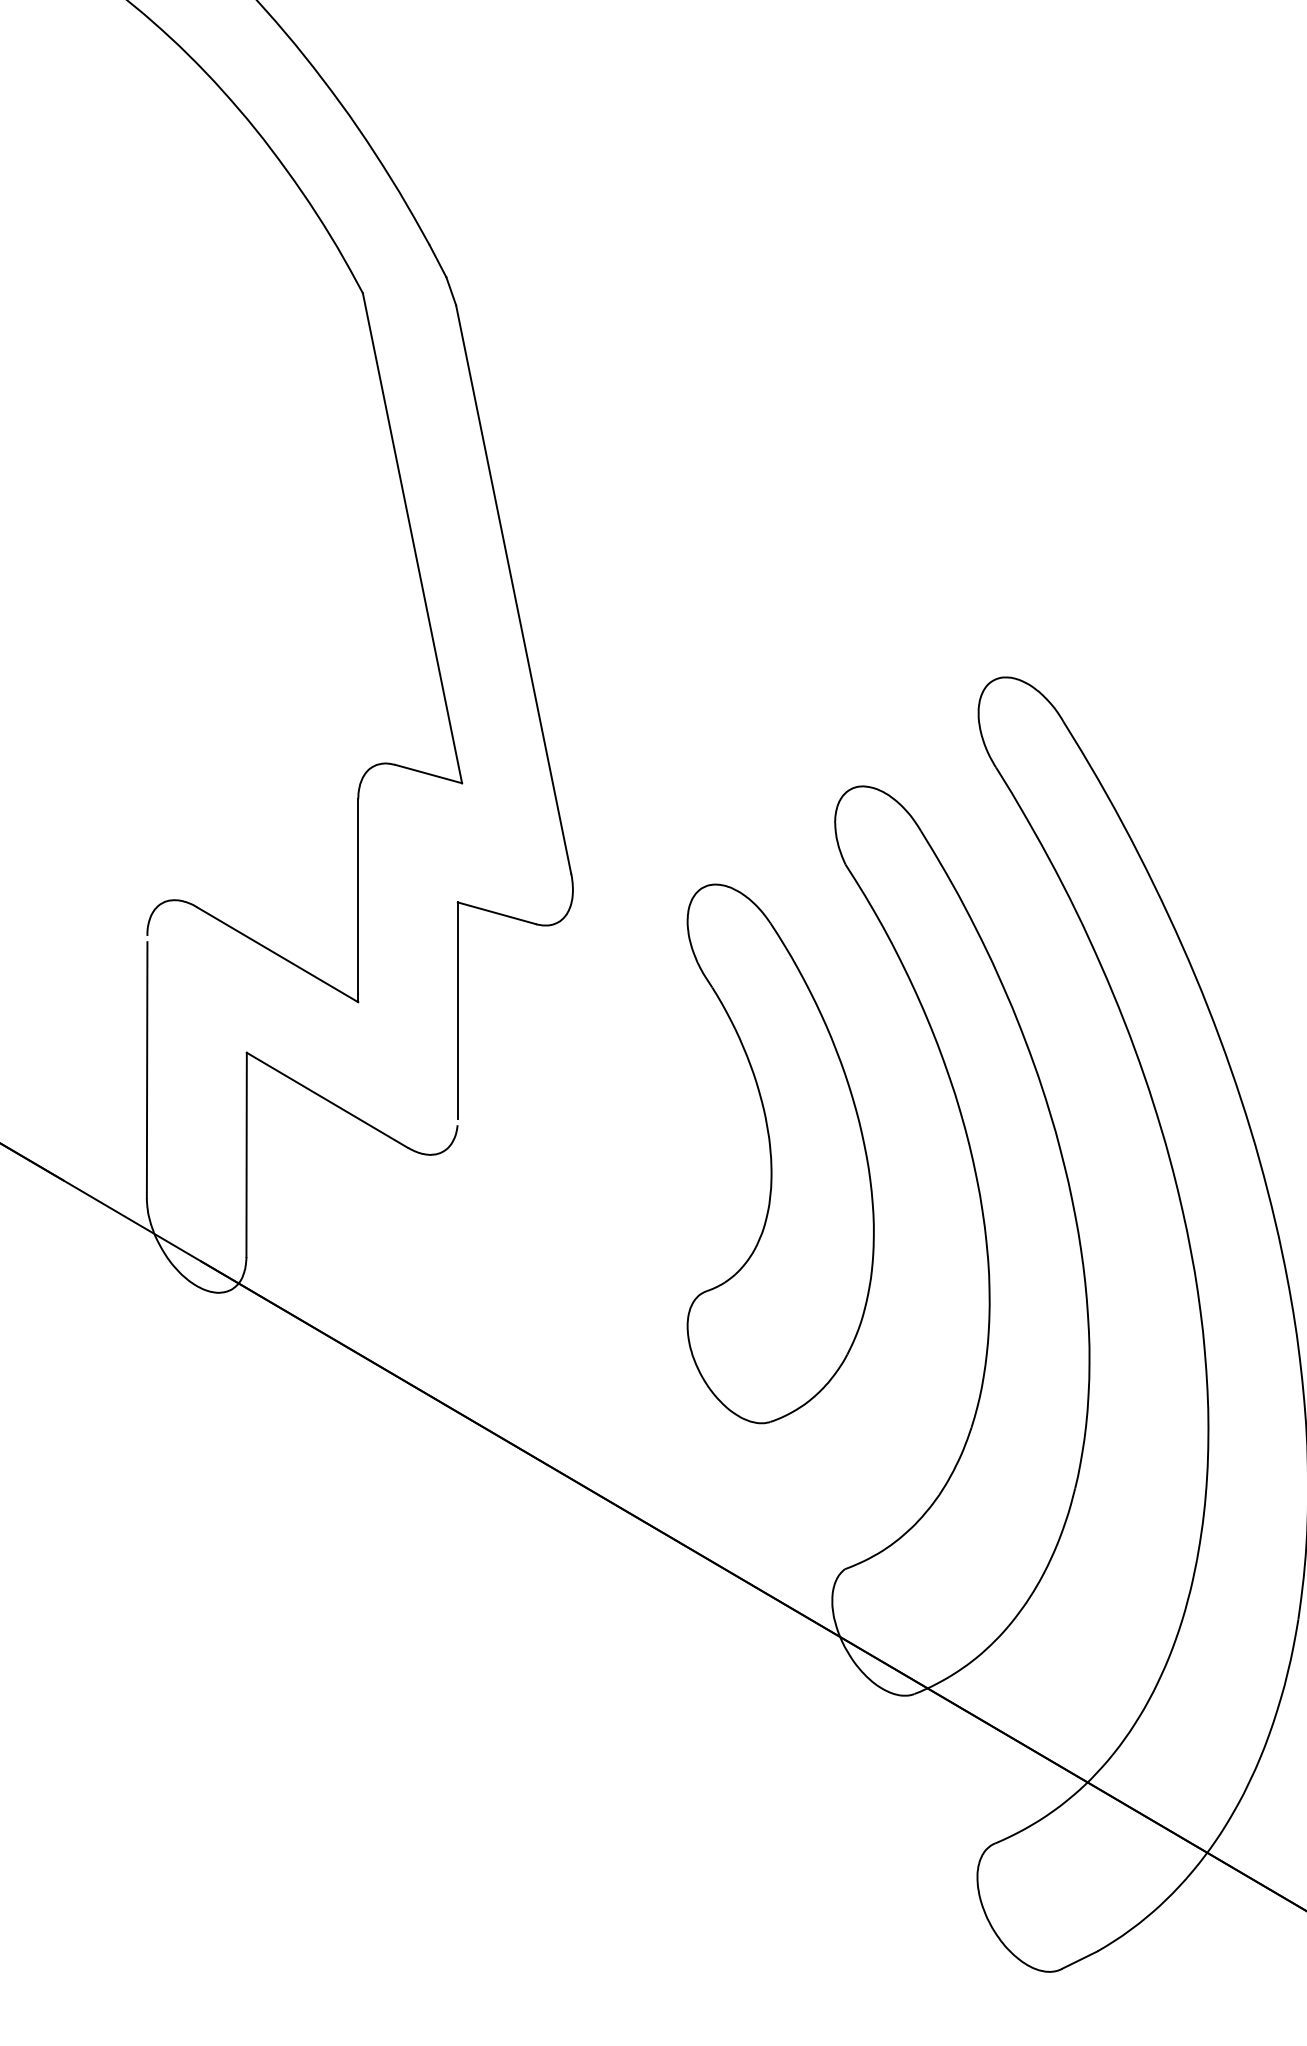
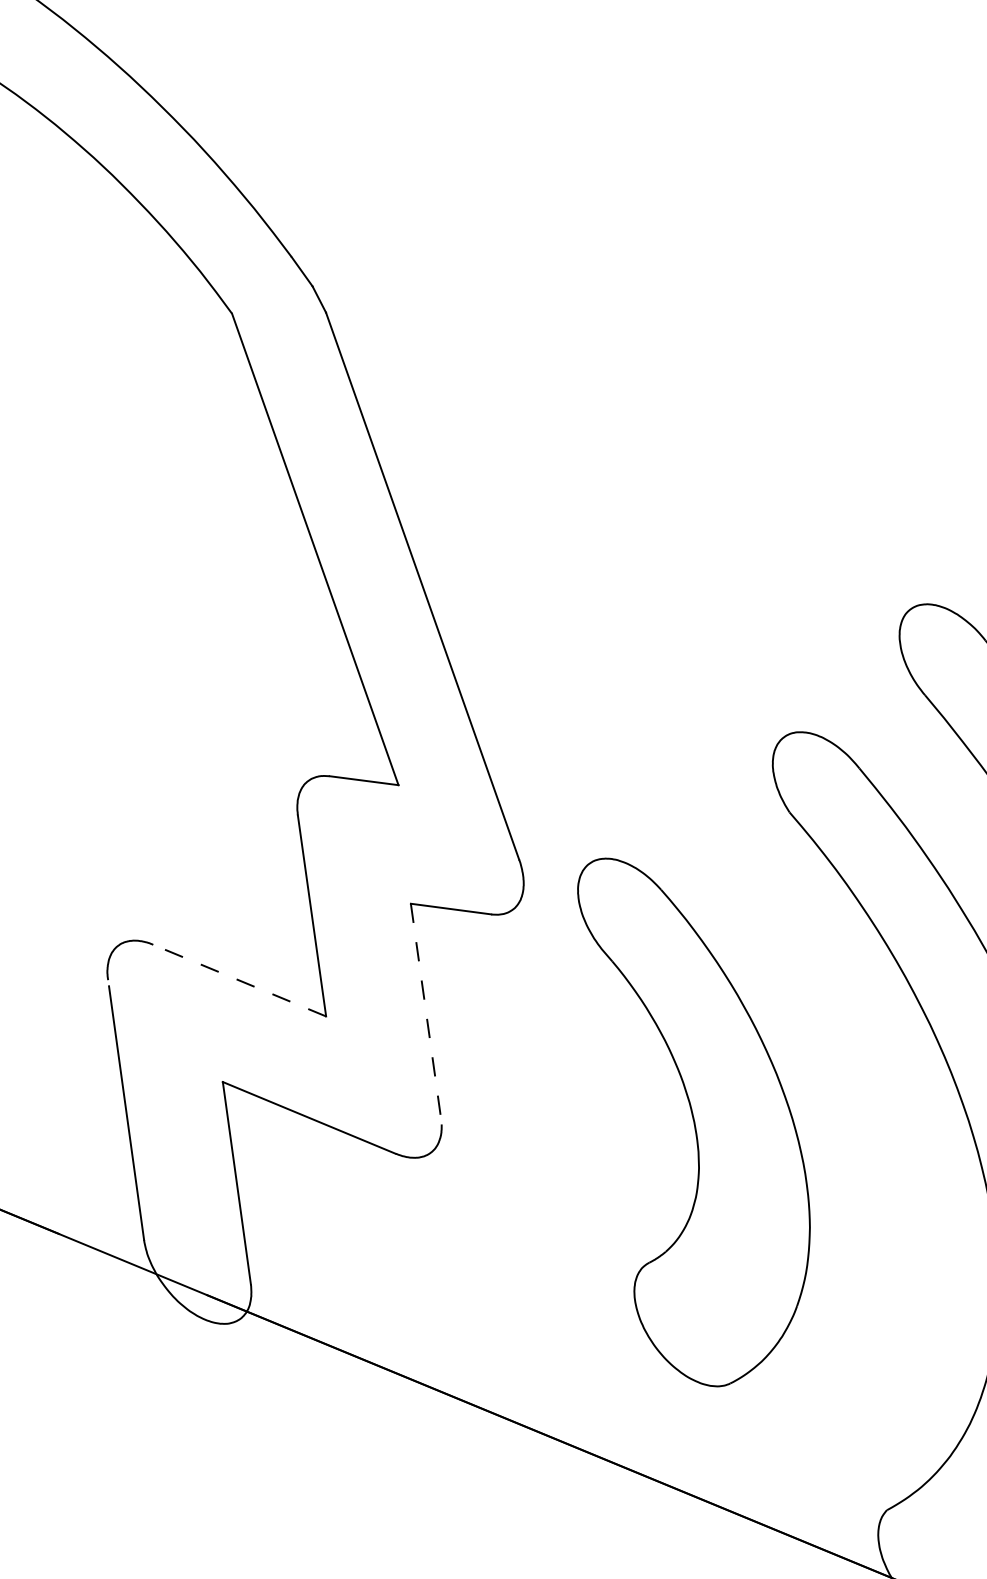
line: (277, 954) -> (239, 980), solid -> dashed
line: (457, 1011) -> (425, 1011), solid -> dashed
part: (780, 1153) -> (702, 1116), moved

